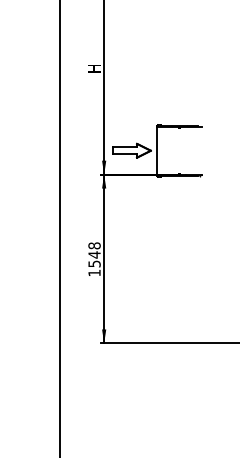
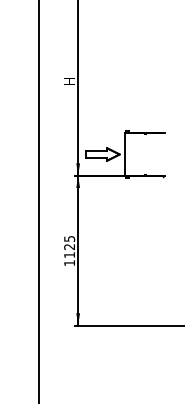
text: (94, 254) -> (69, 246), 1548 -> 1125

